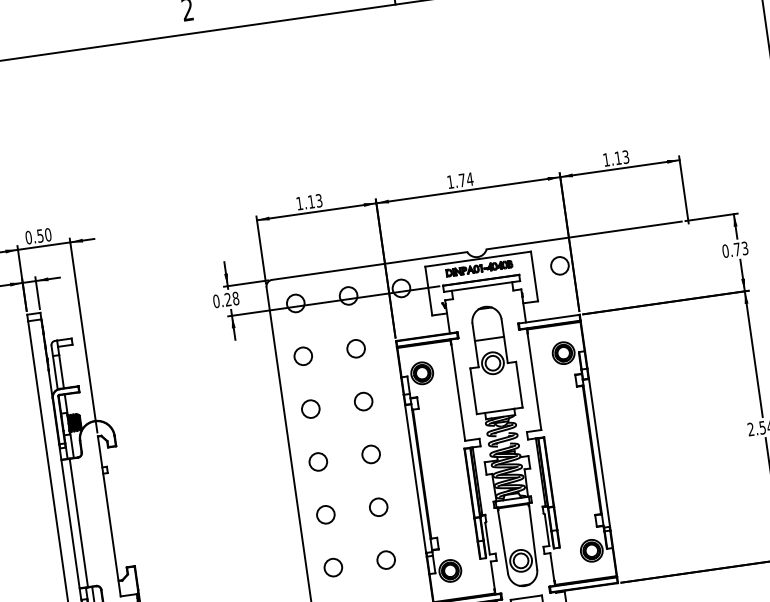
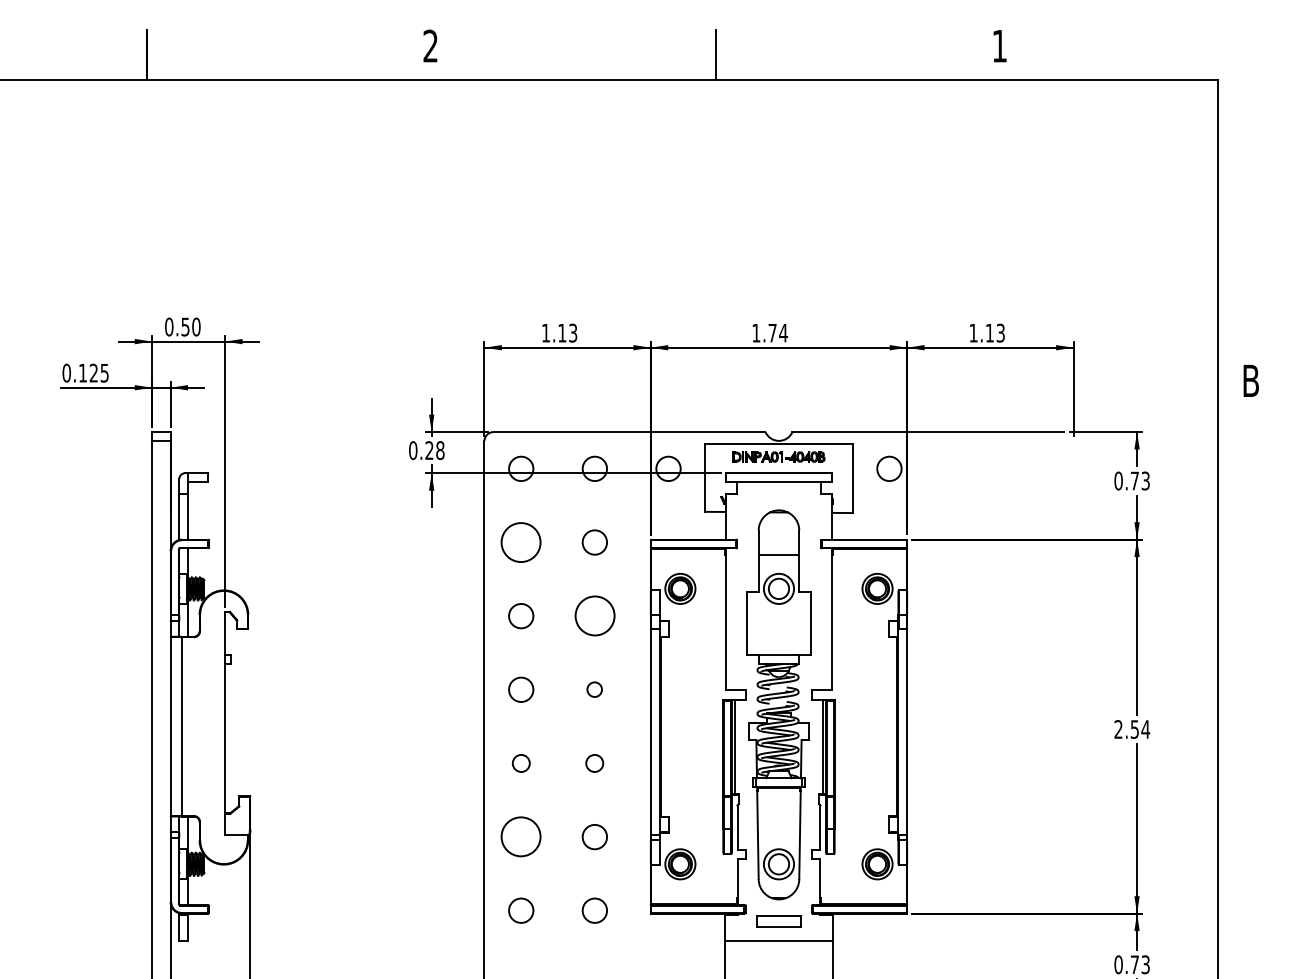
circle: (303, 356) -> (521, 542), size x1.6
circle: (363, 401) -> (594, 616), size x1.6
circle: (370, 454) -> (594, 689), size x0.6
circle: (378, 507) -> (594, 763), size x0.7
circle: (326, 514) -> (521, 763), size x0.7
circle: (333, 567) -> (521, 837), size x1.6

